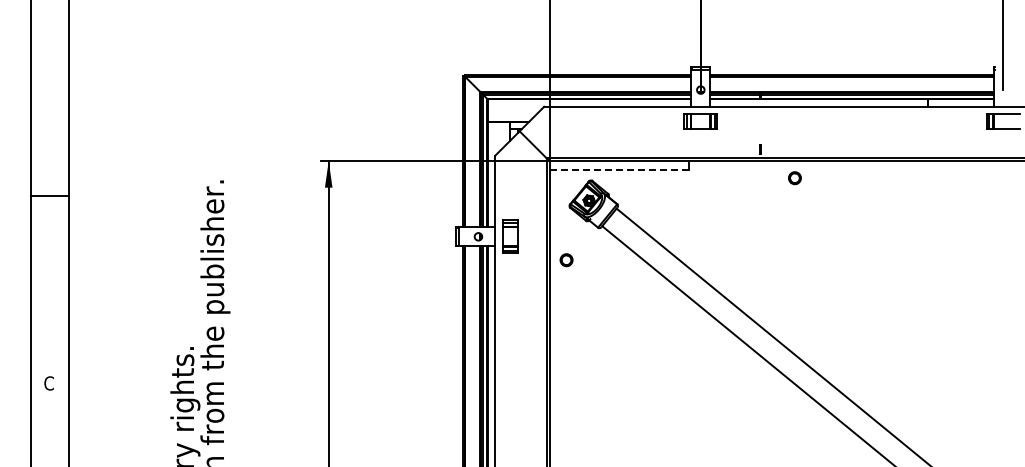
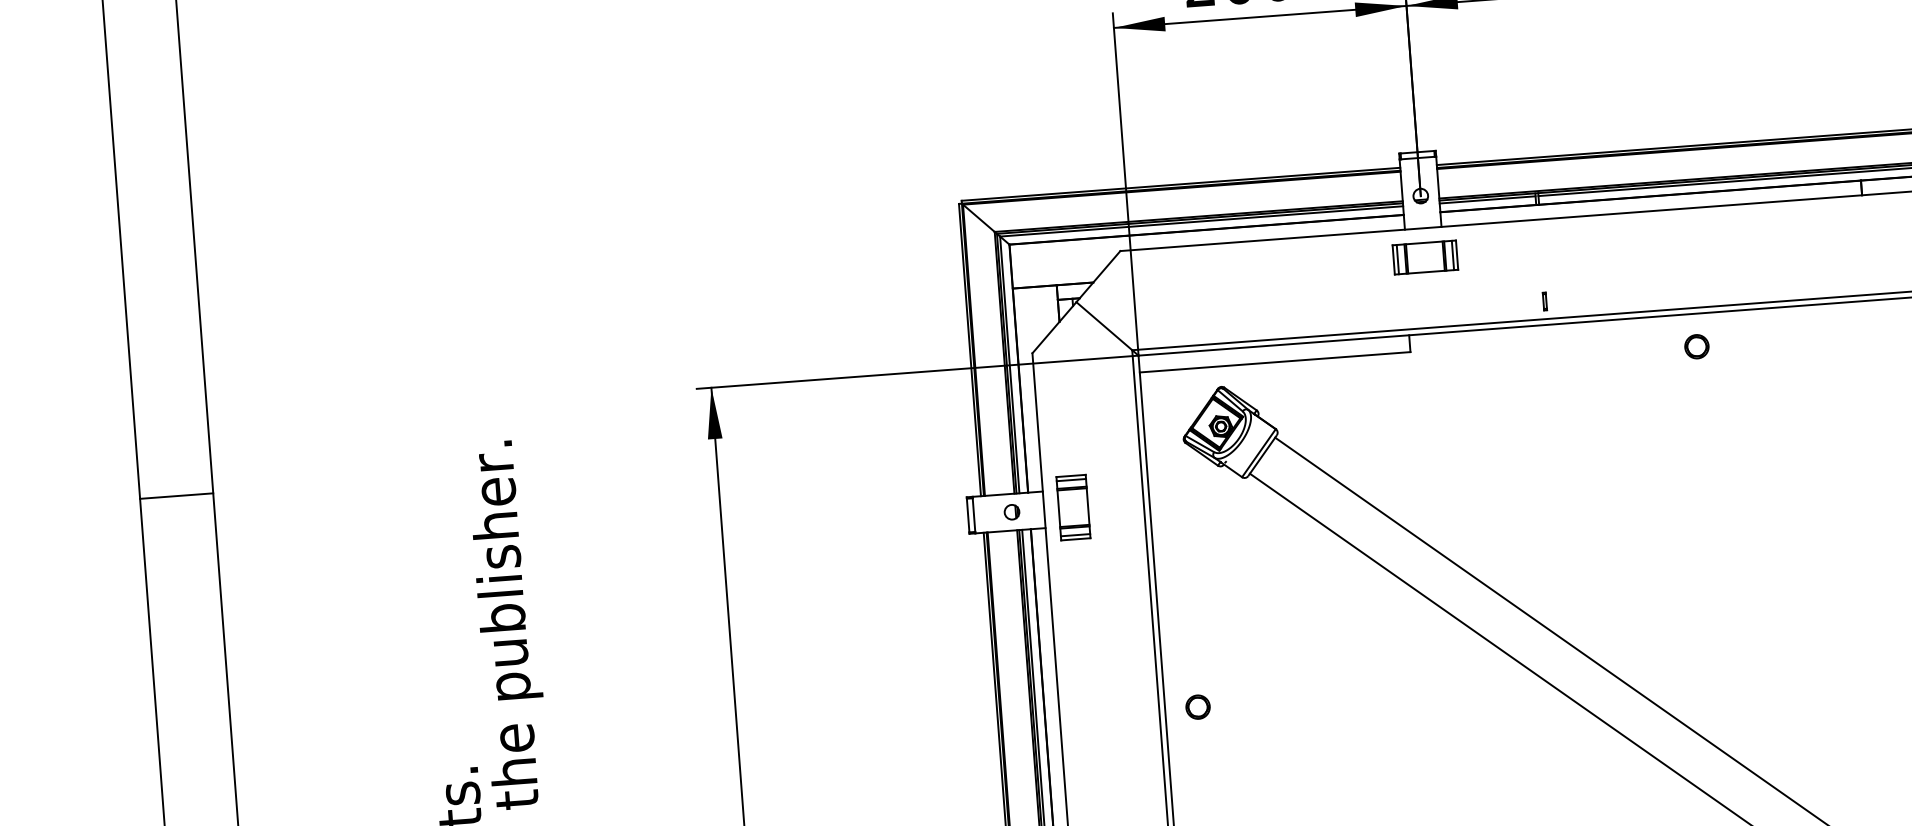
line: (619, 169) -> (1275, 361), dashed -> solid
circle: (794, 178) -> (1696, 347), moved
circle: (566, 260) -> (1197, 707), moved

